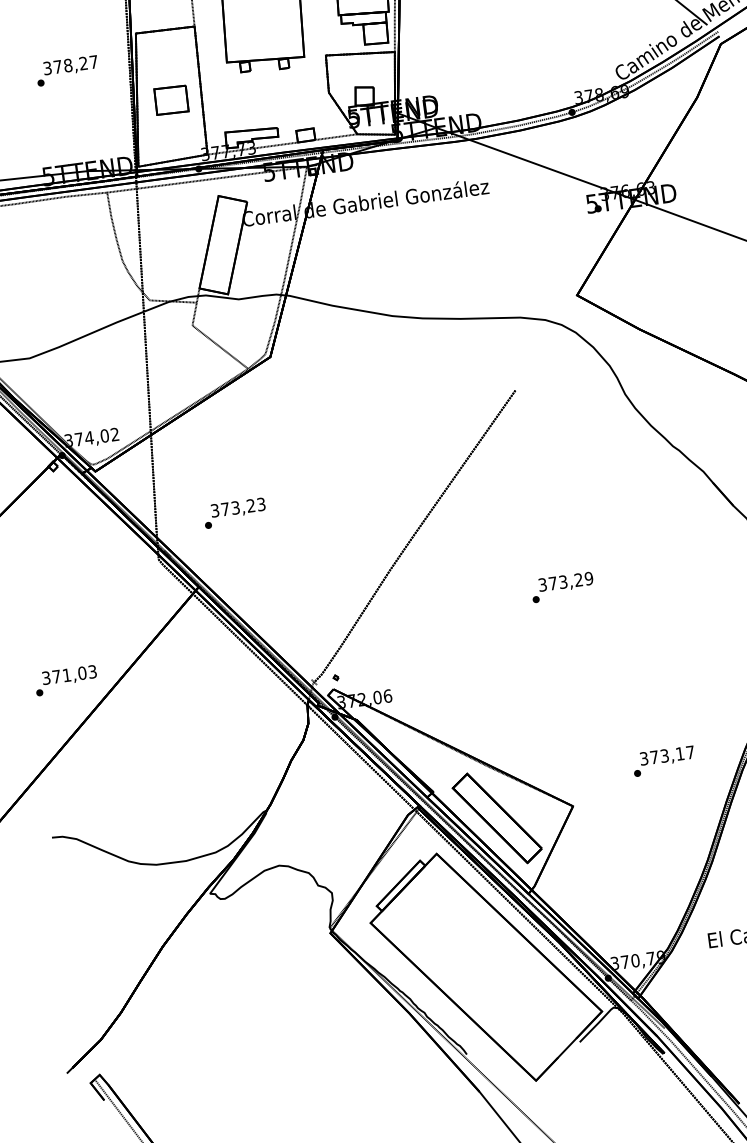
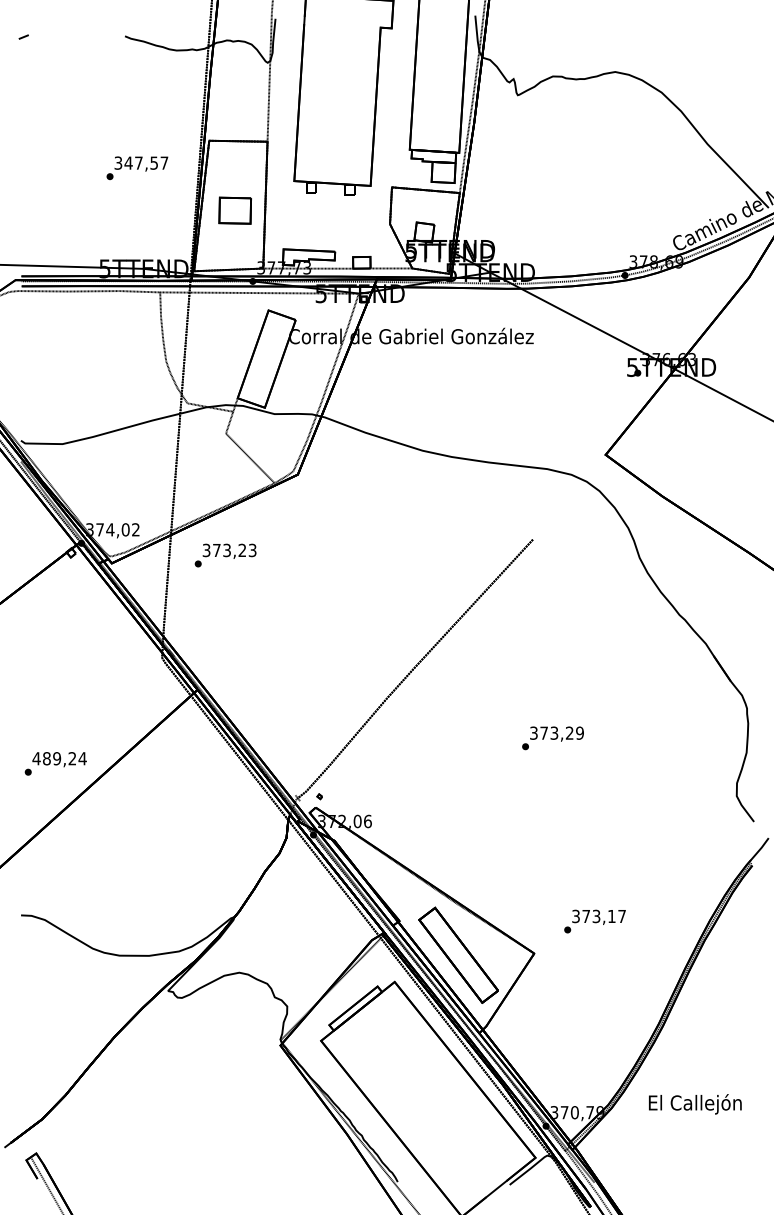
text: (69, 64) -> (140, 162), 378,27 -> 347,57
text: (234, 513) -> (225, 555), moved
text: (69, 674) -> (59, 758), 371,03 -> 489,24
text: (663, 761) -> (594, 921), moved

